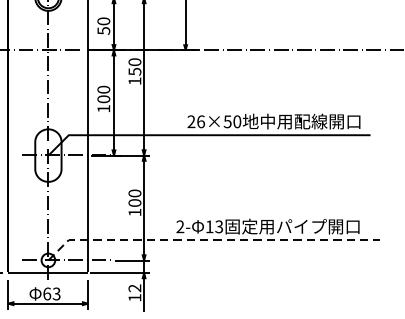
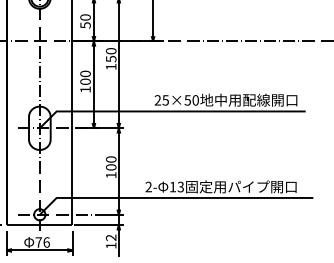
text: (200, 121) -> (165, 100), 26×50 -> 25×50
line: (209, 239) -> (172, 197), dashed -> solid
text: (51, 293) -> (42, 242), 63 -> 76

